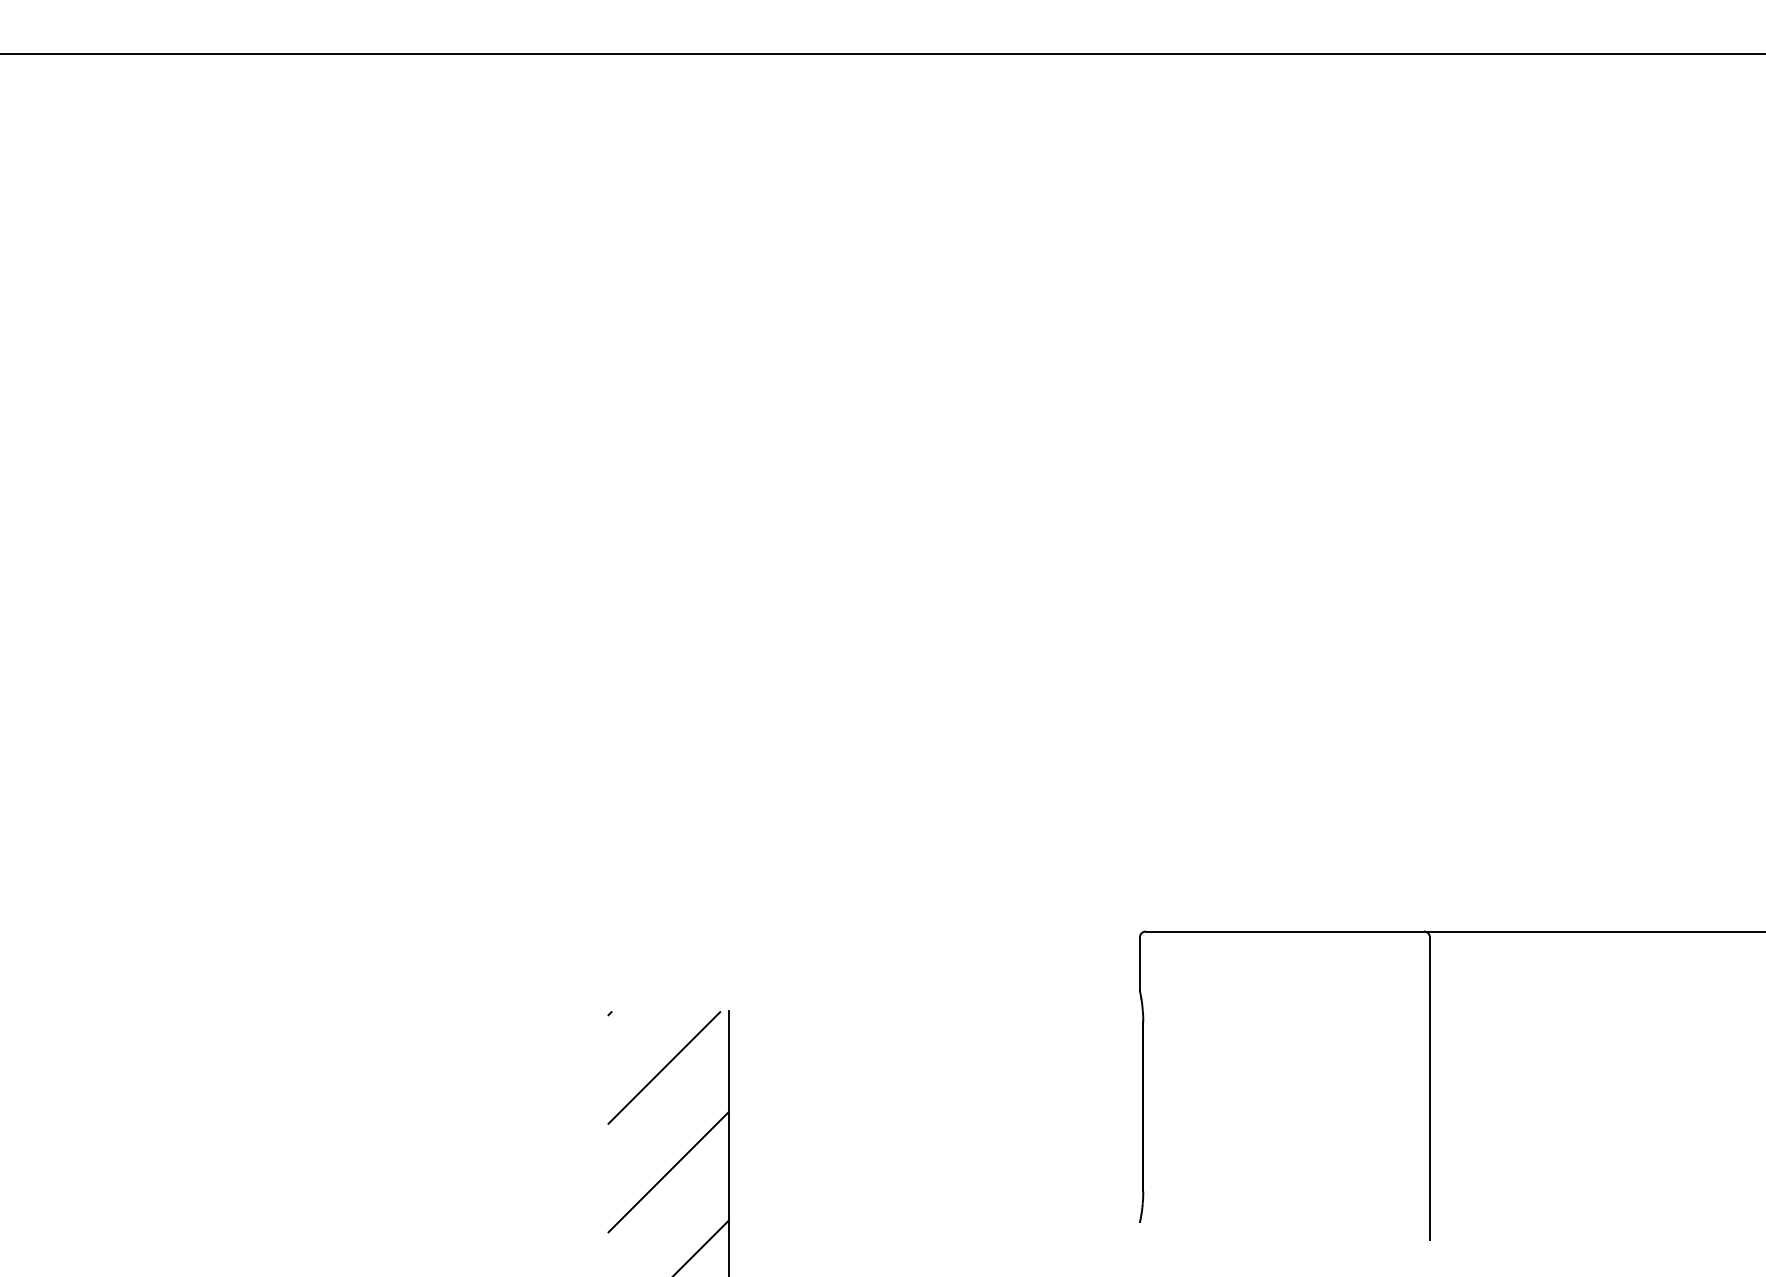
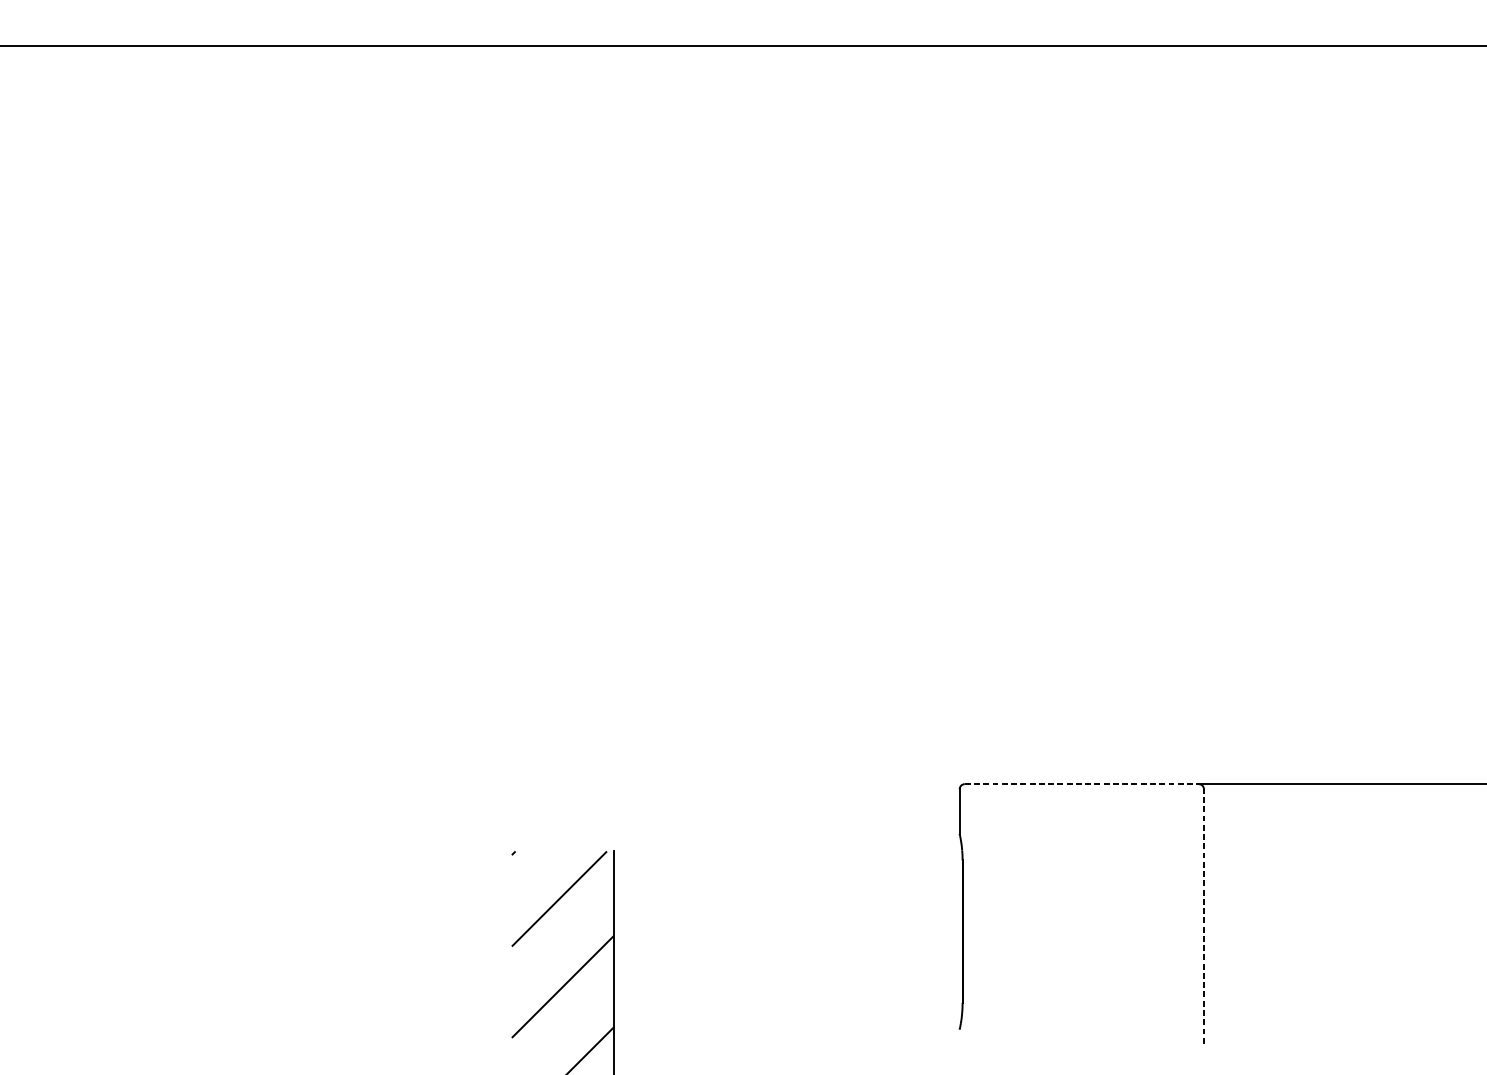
line: (1285, 931) -> (1082, 784), solid -> dashed
line: (1430, 1088) -> (1204, 916), solid -> dashed

